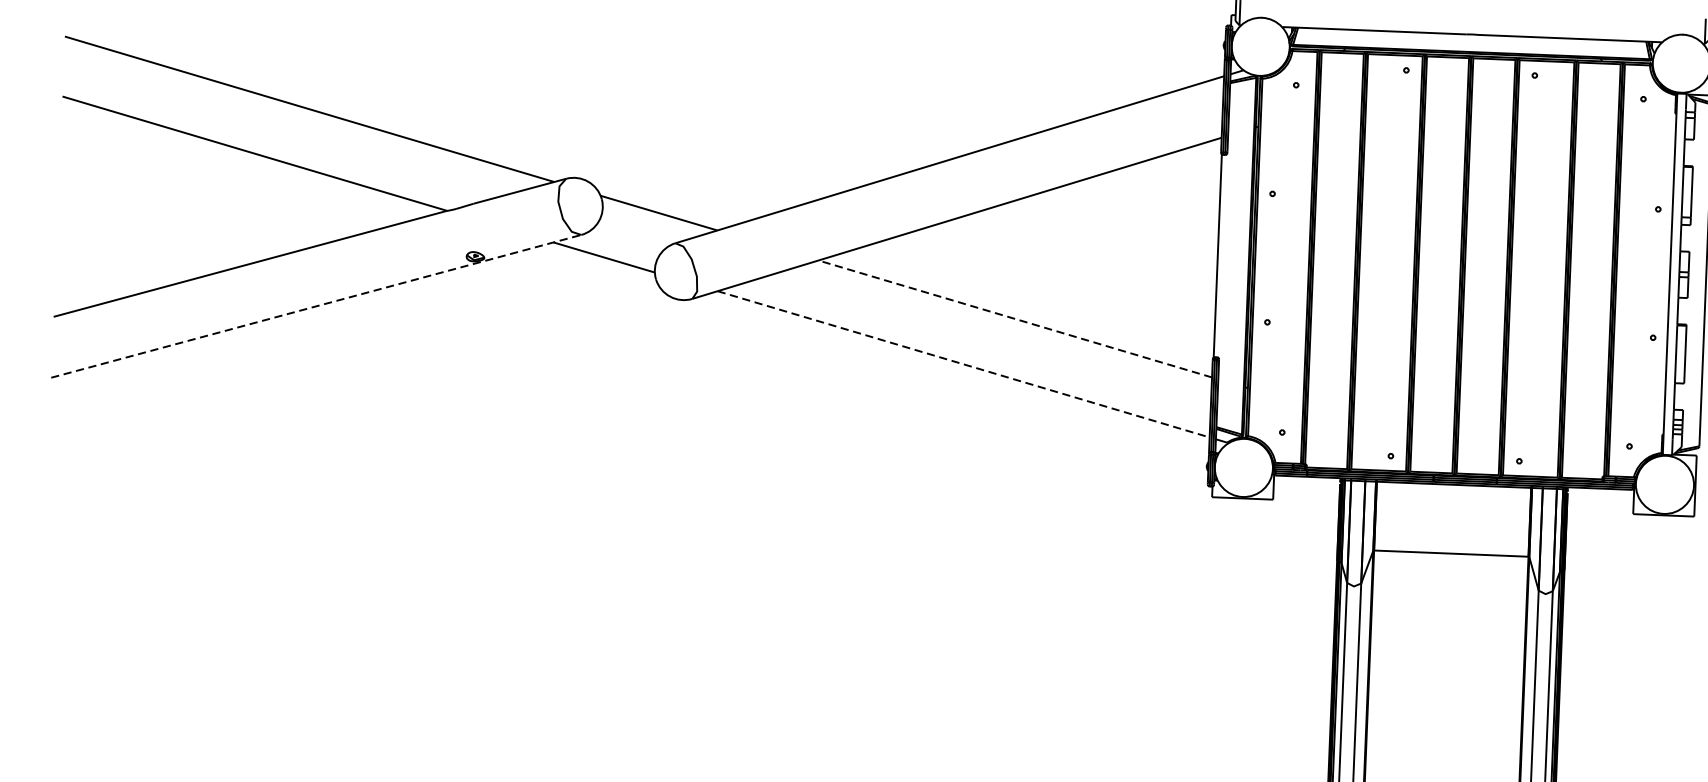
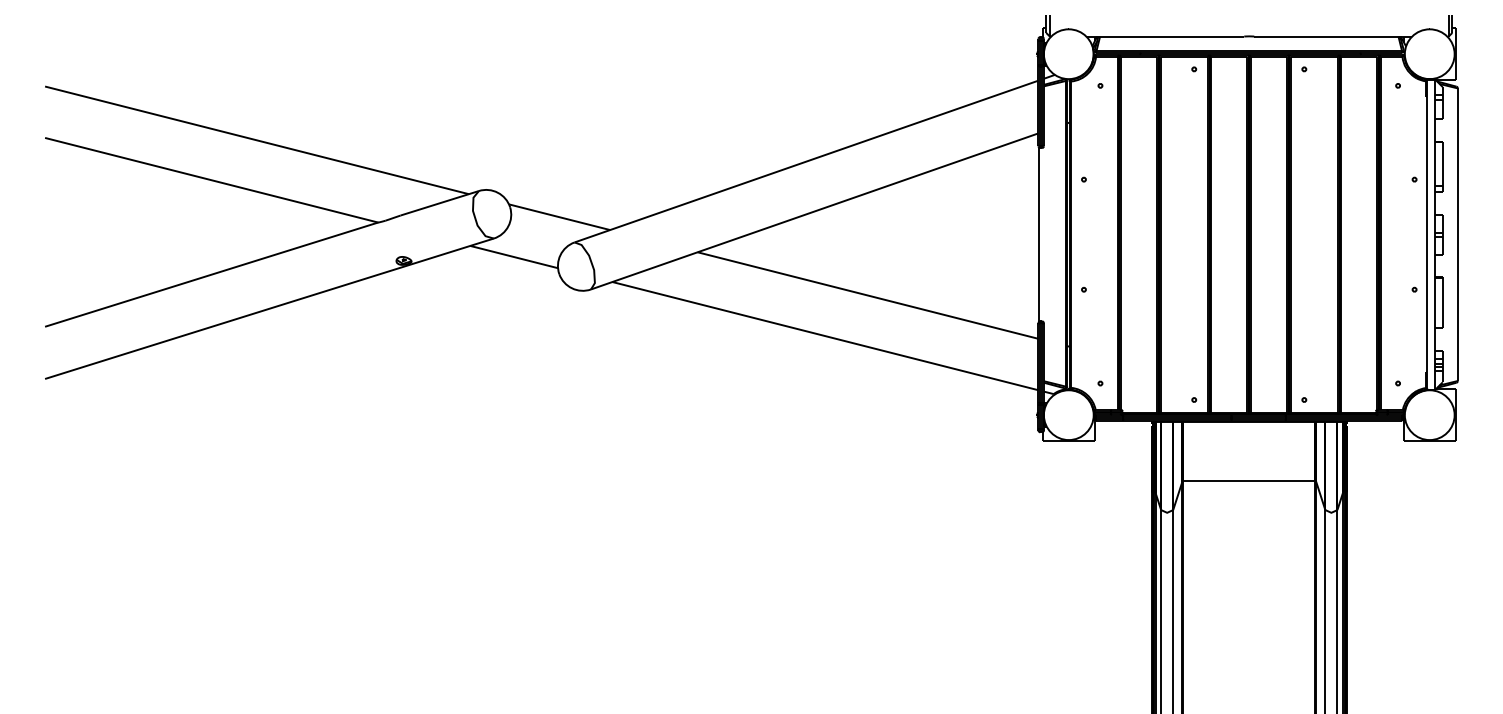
line: (316, 306) -> (269, 308), dashed -> solid
line: (1015, 318) -> (868, 295), dashed -> solid
line: (963, 364) -> (825, 336), dashed -> solid

